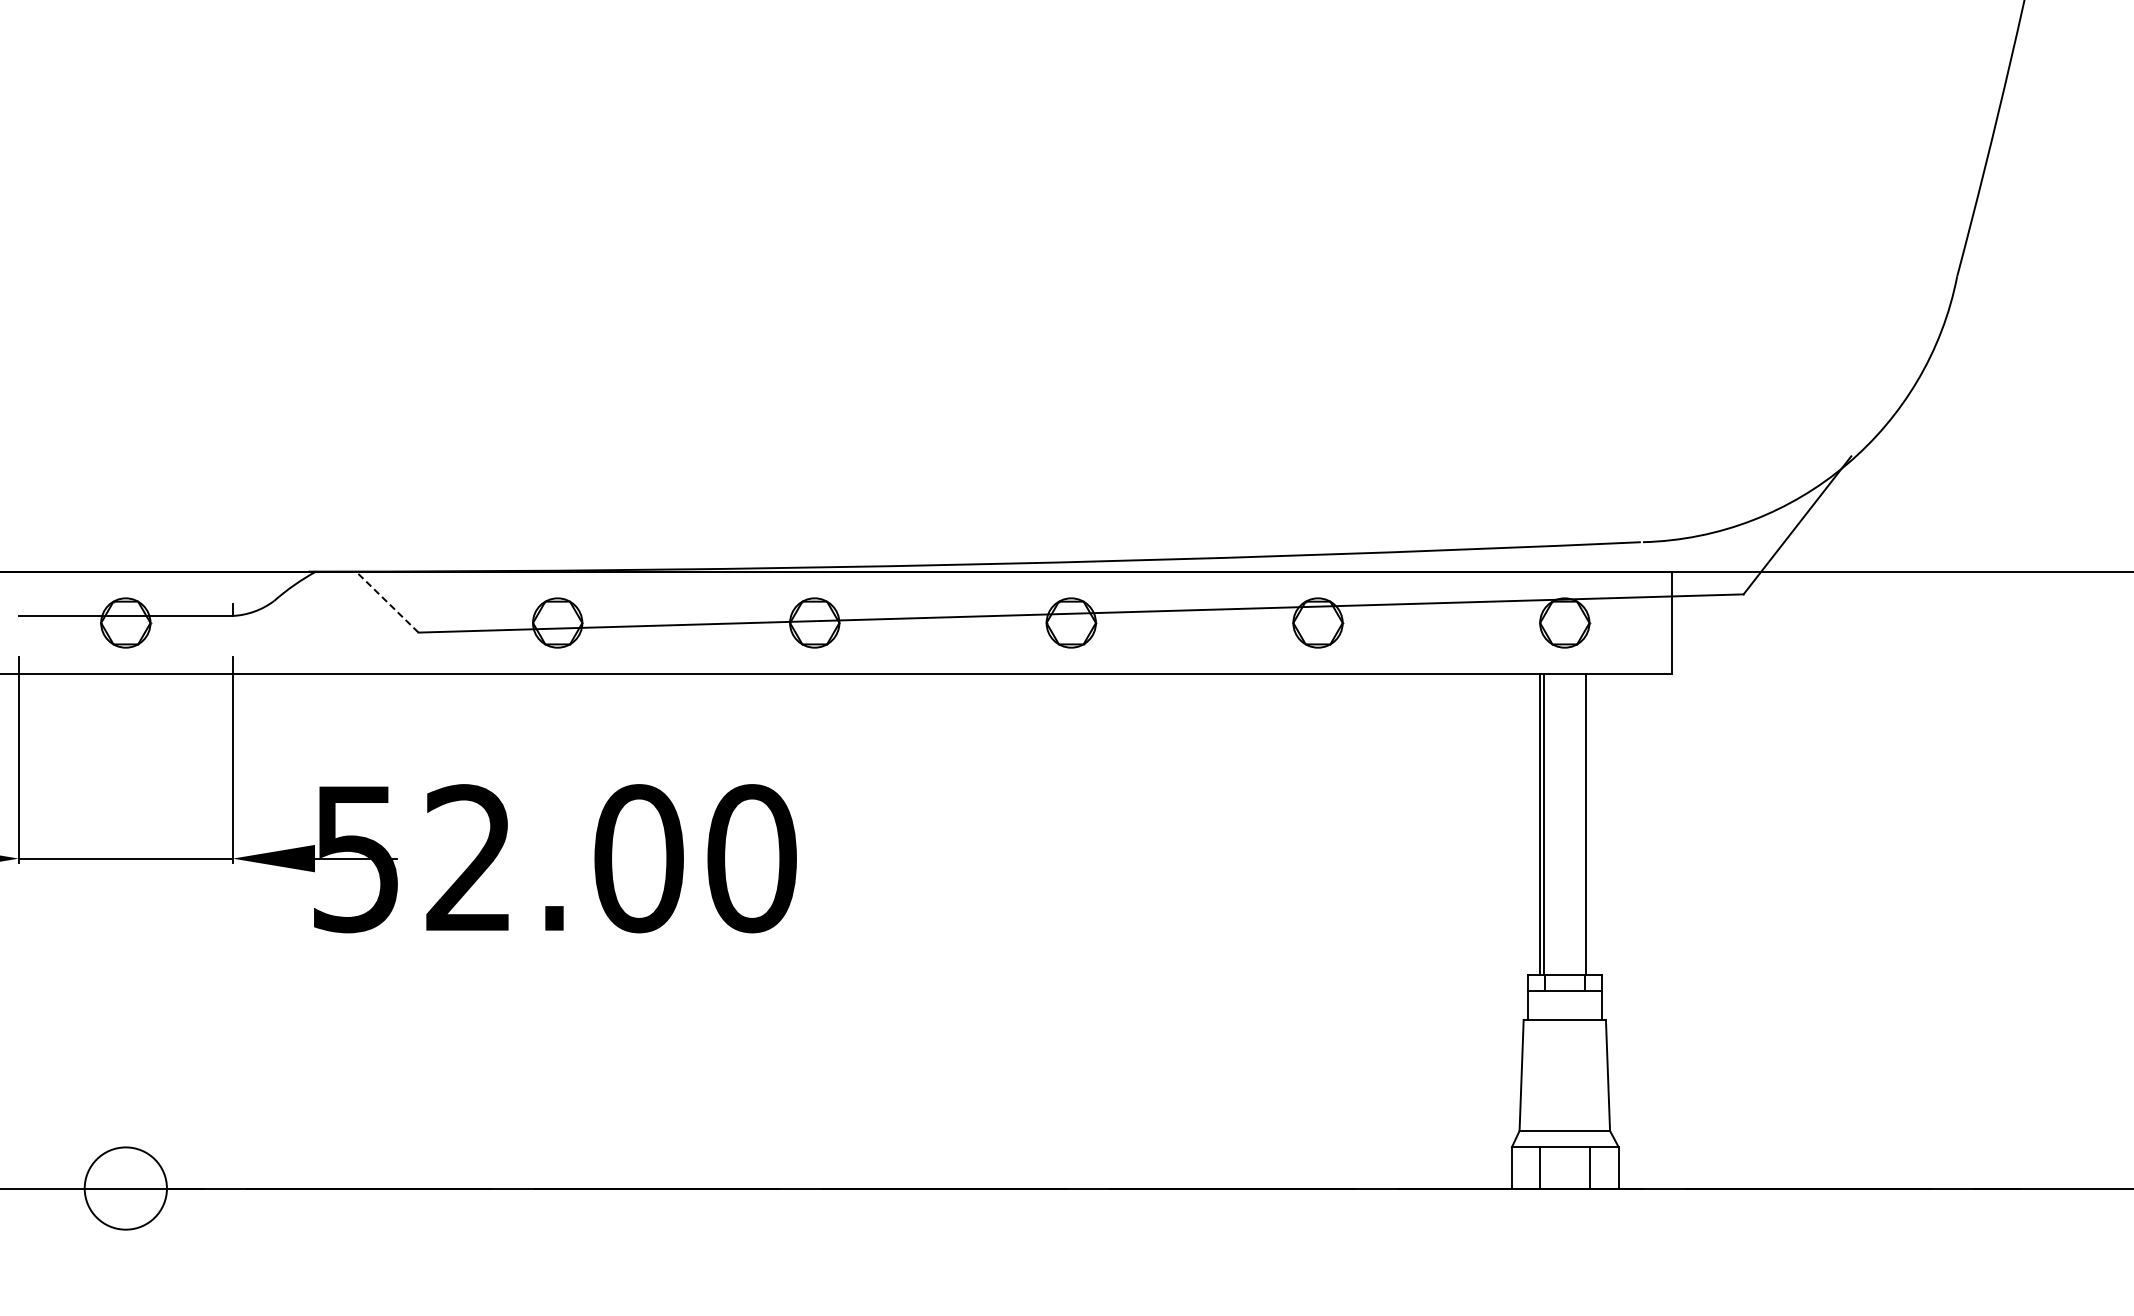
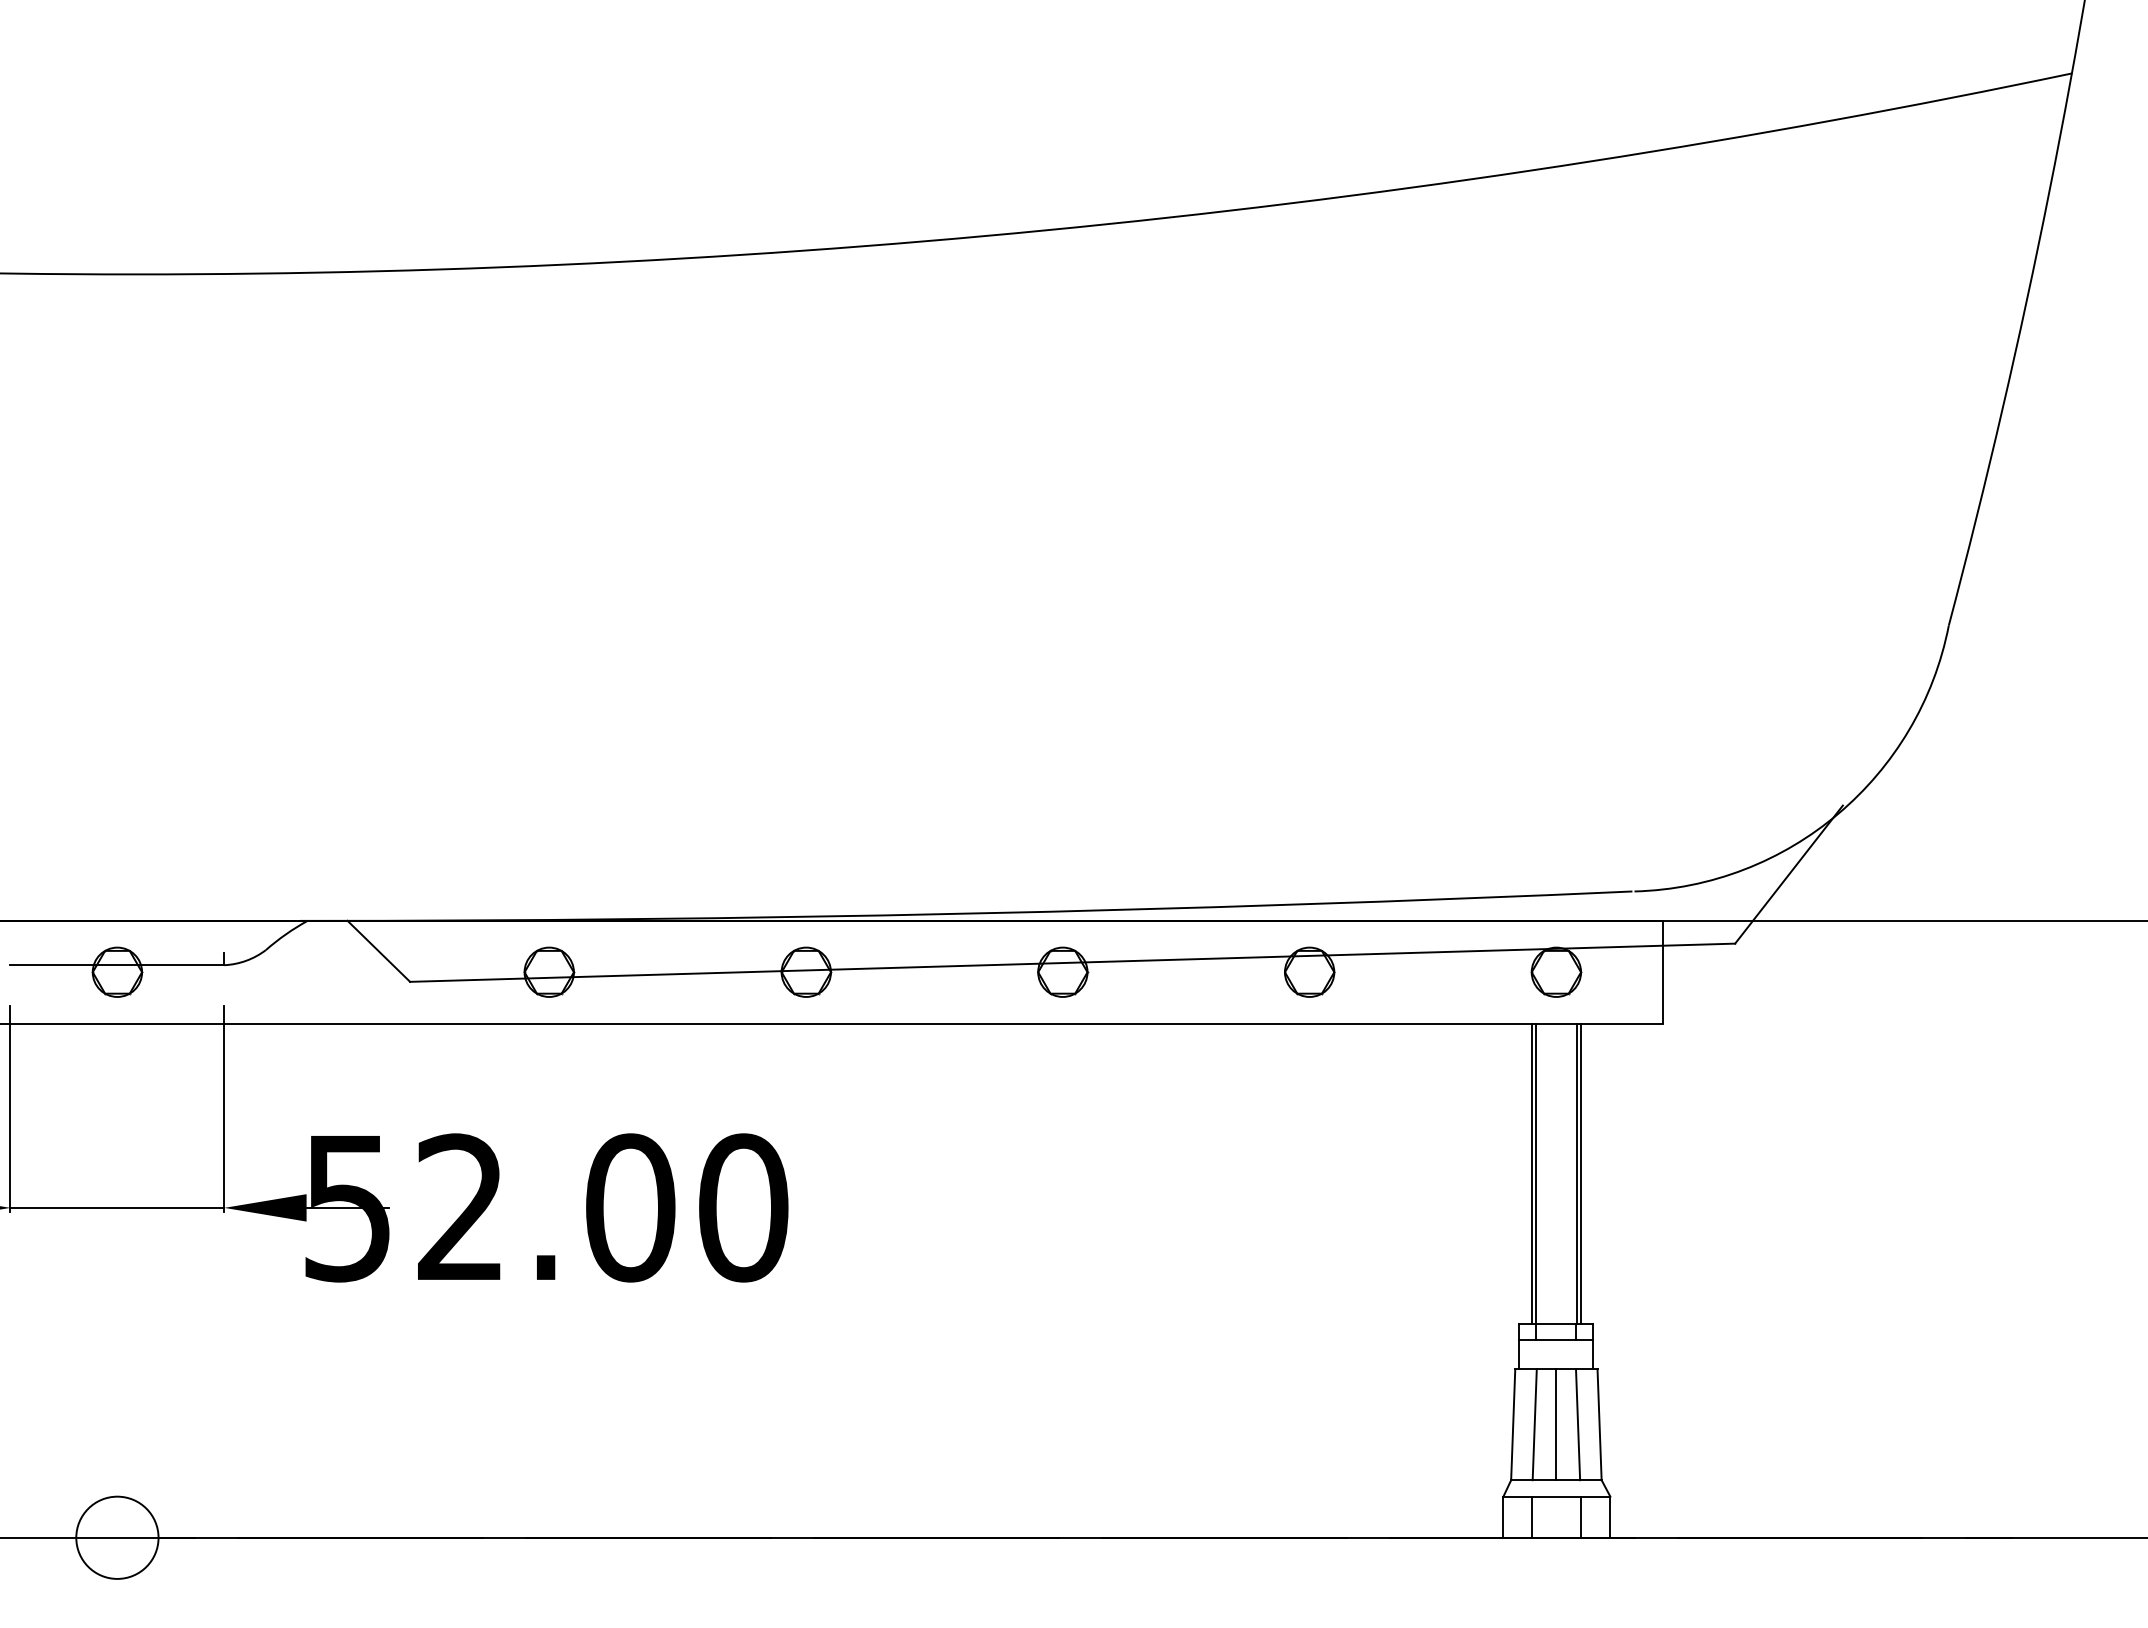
line: (386, 602) -> (378, 951), dashed -> solid
line: (1589, 824) -> (1581, 1173), added
line: (1542, 1075) -> (1534, 1424), added
line: (1564, 1075) -> (1556, 1424), added
line: (1586, 1075) -> (1578, 1424), added

